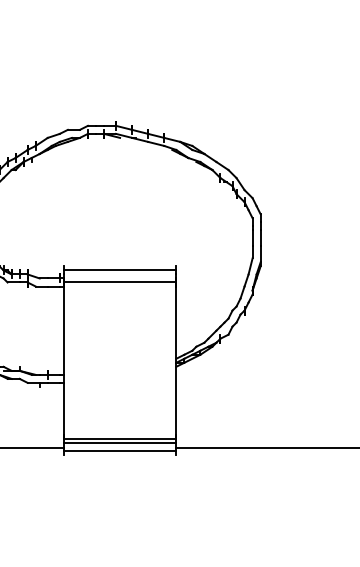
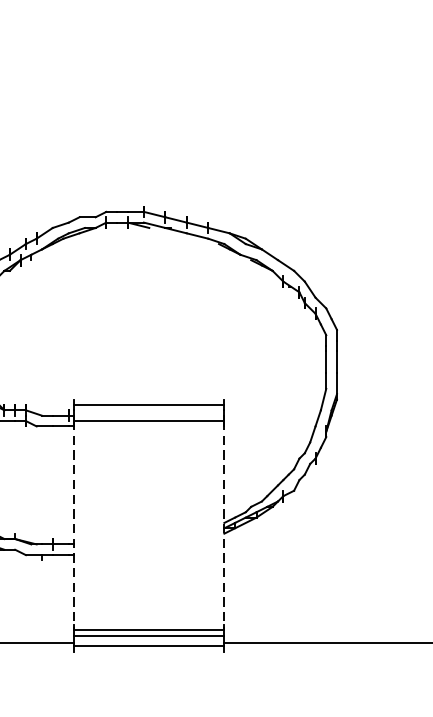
line: (63, 361) -> (73, 526), solid -> dashed
line: (176, 361) -> (224, 526), solid -> dashed

